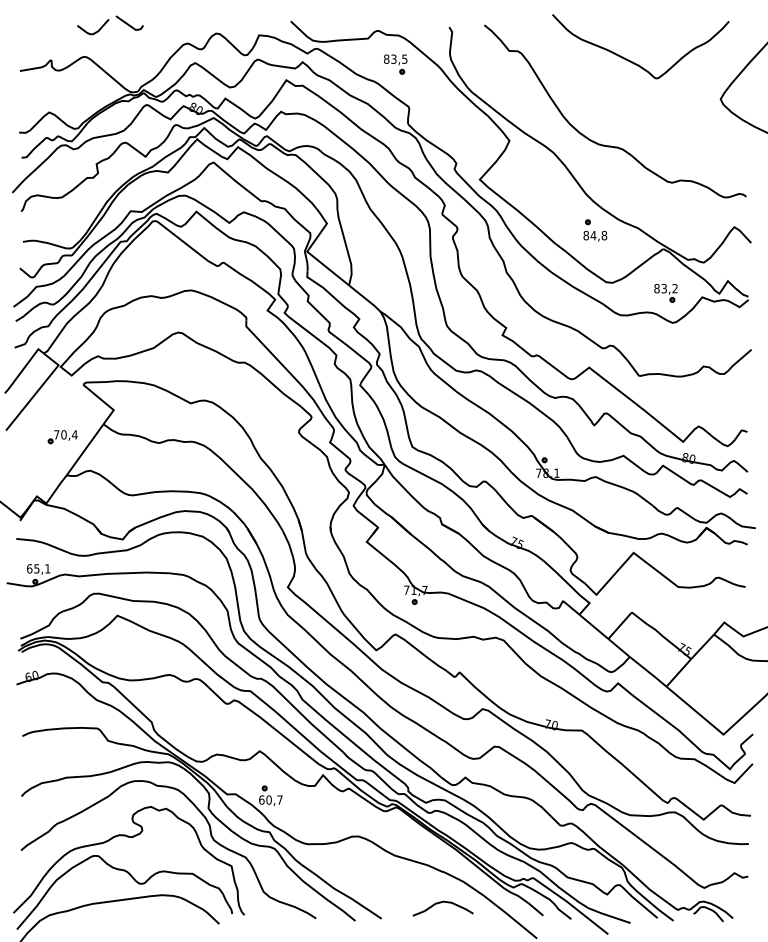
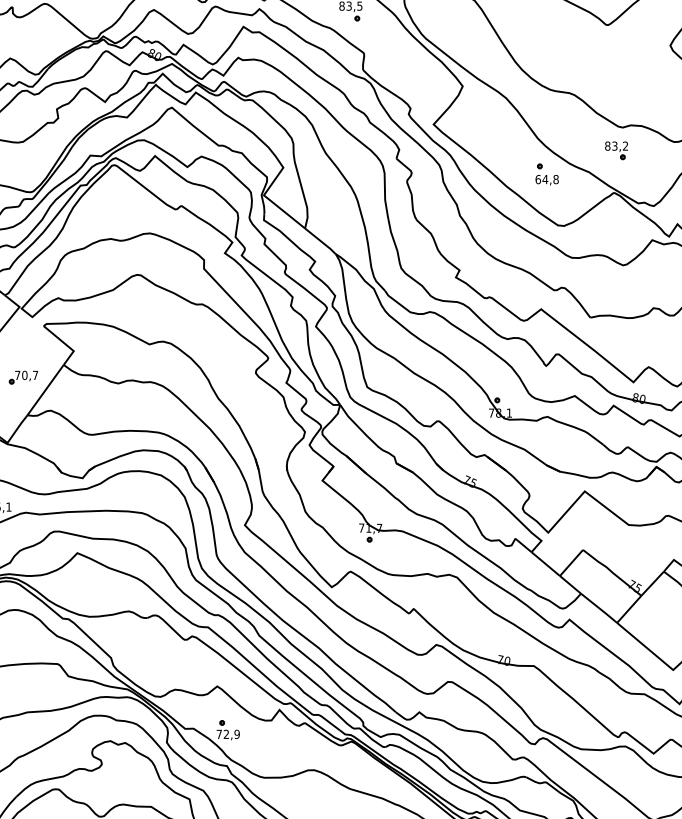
text: (586, 235) -> (538, 179), 84,8 -> 64,8
part: (665, 293) -> (616, 150), moved
text: (74, 434) -> (35, 375), 70,4 -> 70,7
text: (270, 799) -> (227, 733), 60,7 -> 72,9

